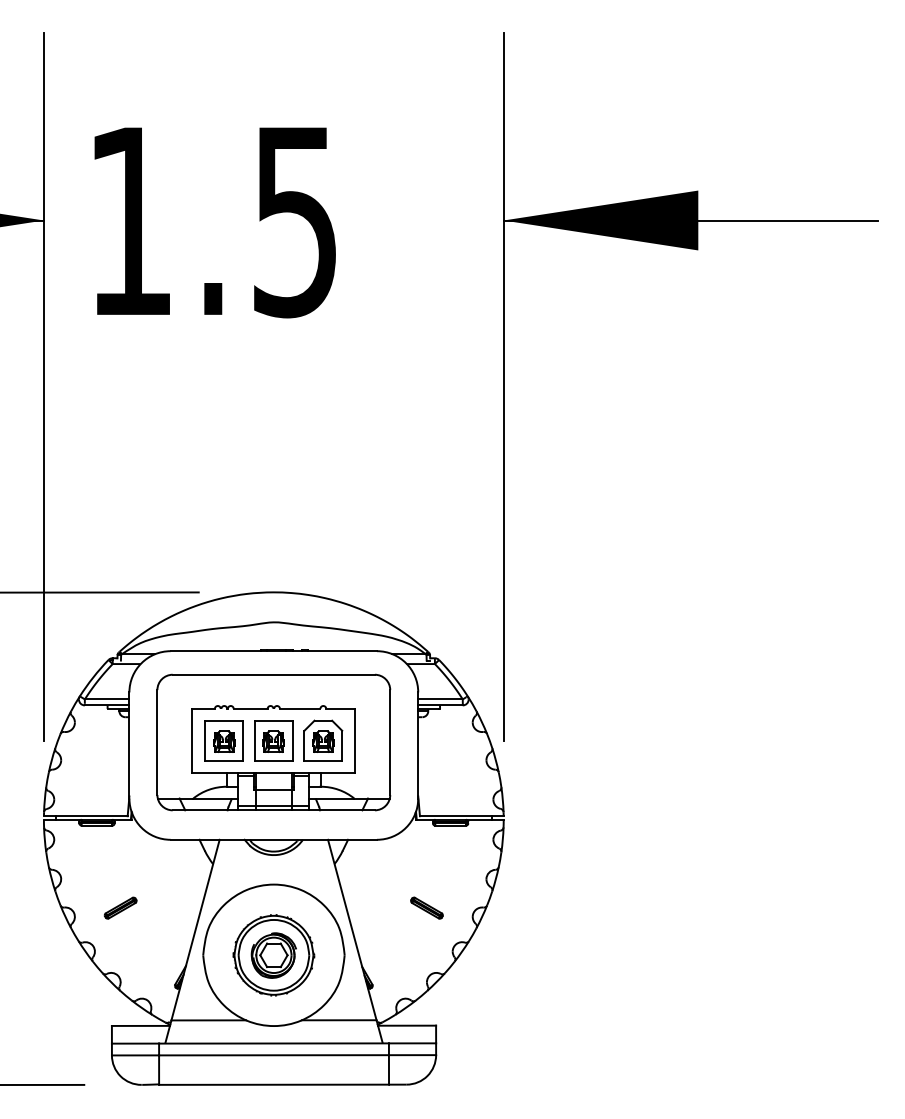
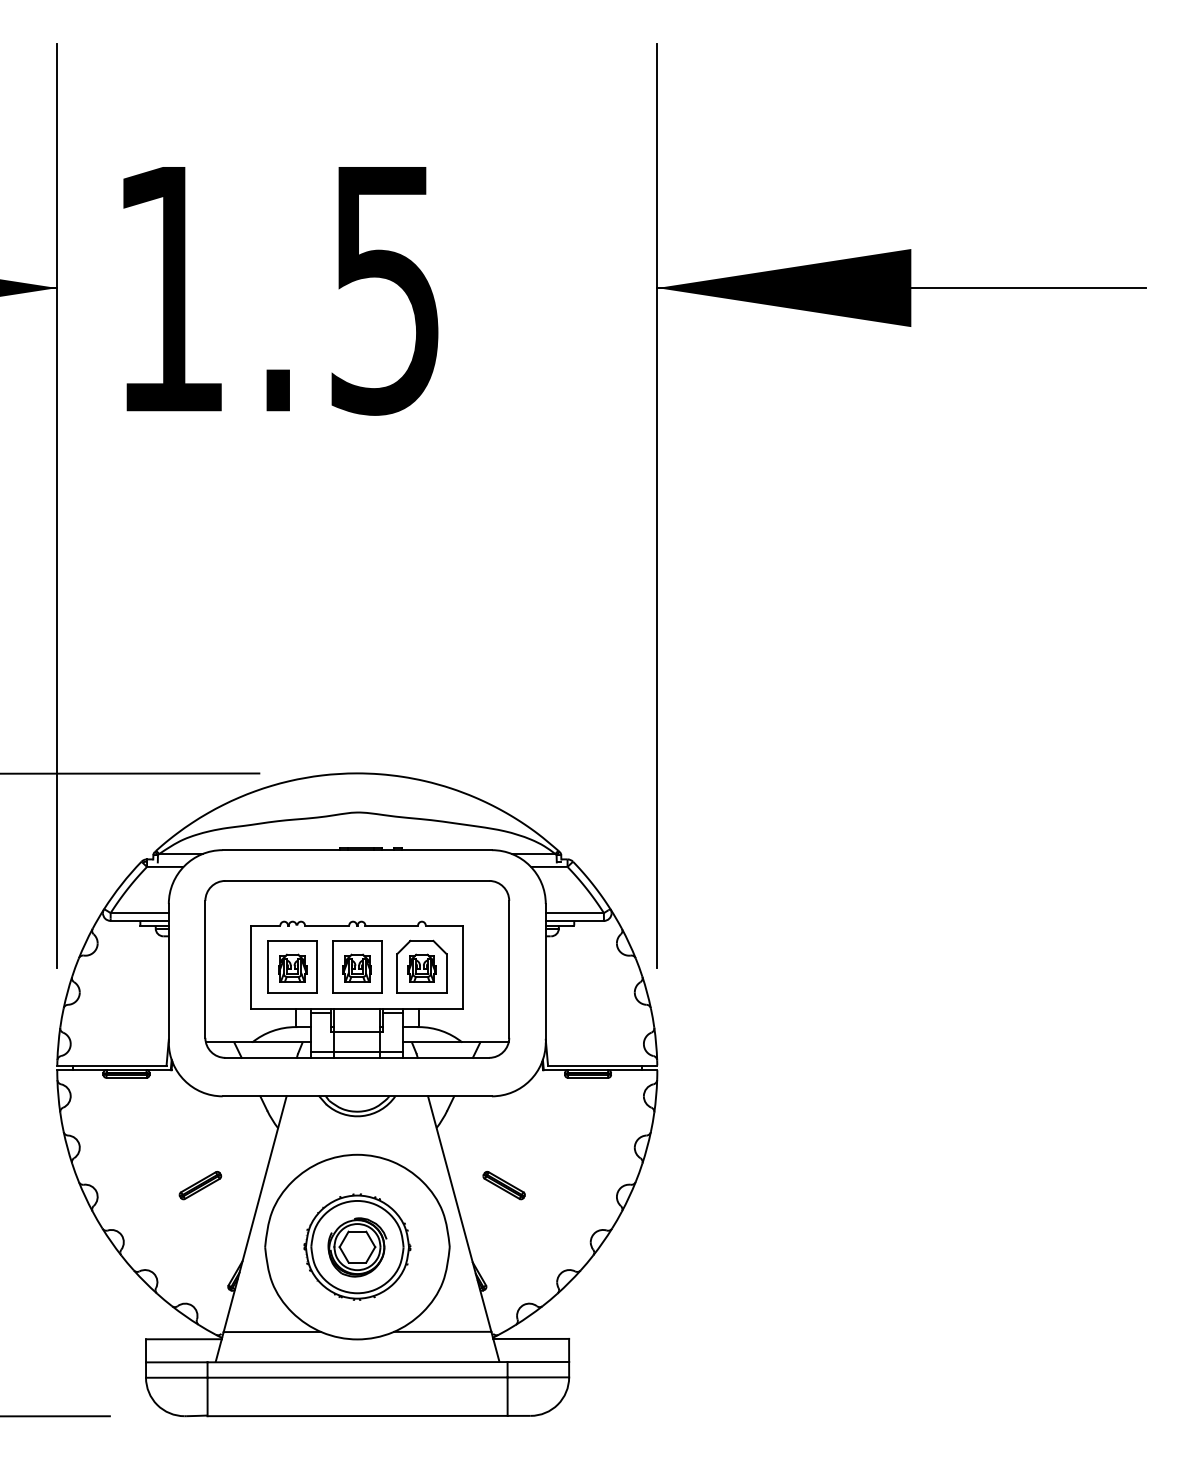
part: (120, 908) -> (200, 1185), moved
part: (426, 908) -> (503, 1185), moved

